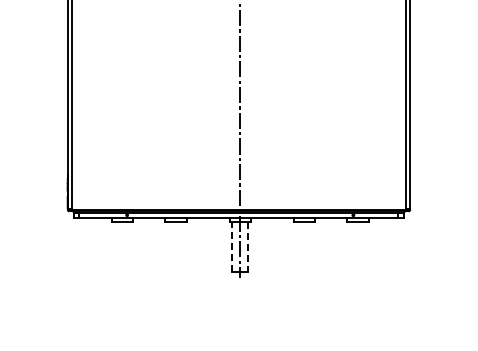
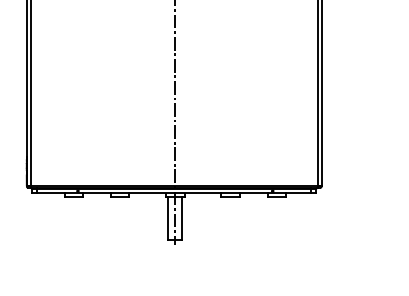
line: (231, 246) -> (167, 218), dashed -> solid
line: (248, 246) -> (182, 218), dashed -> solid

